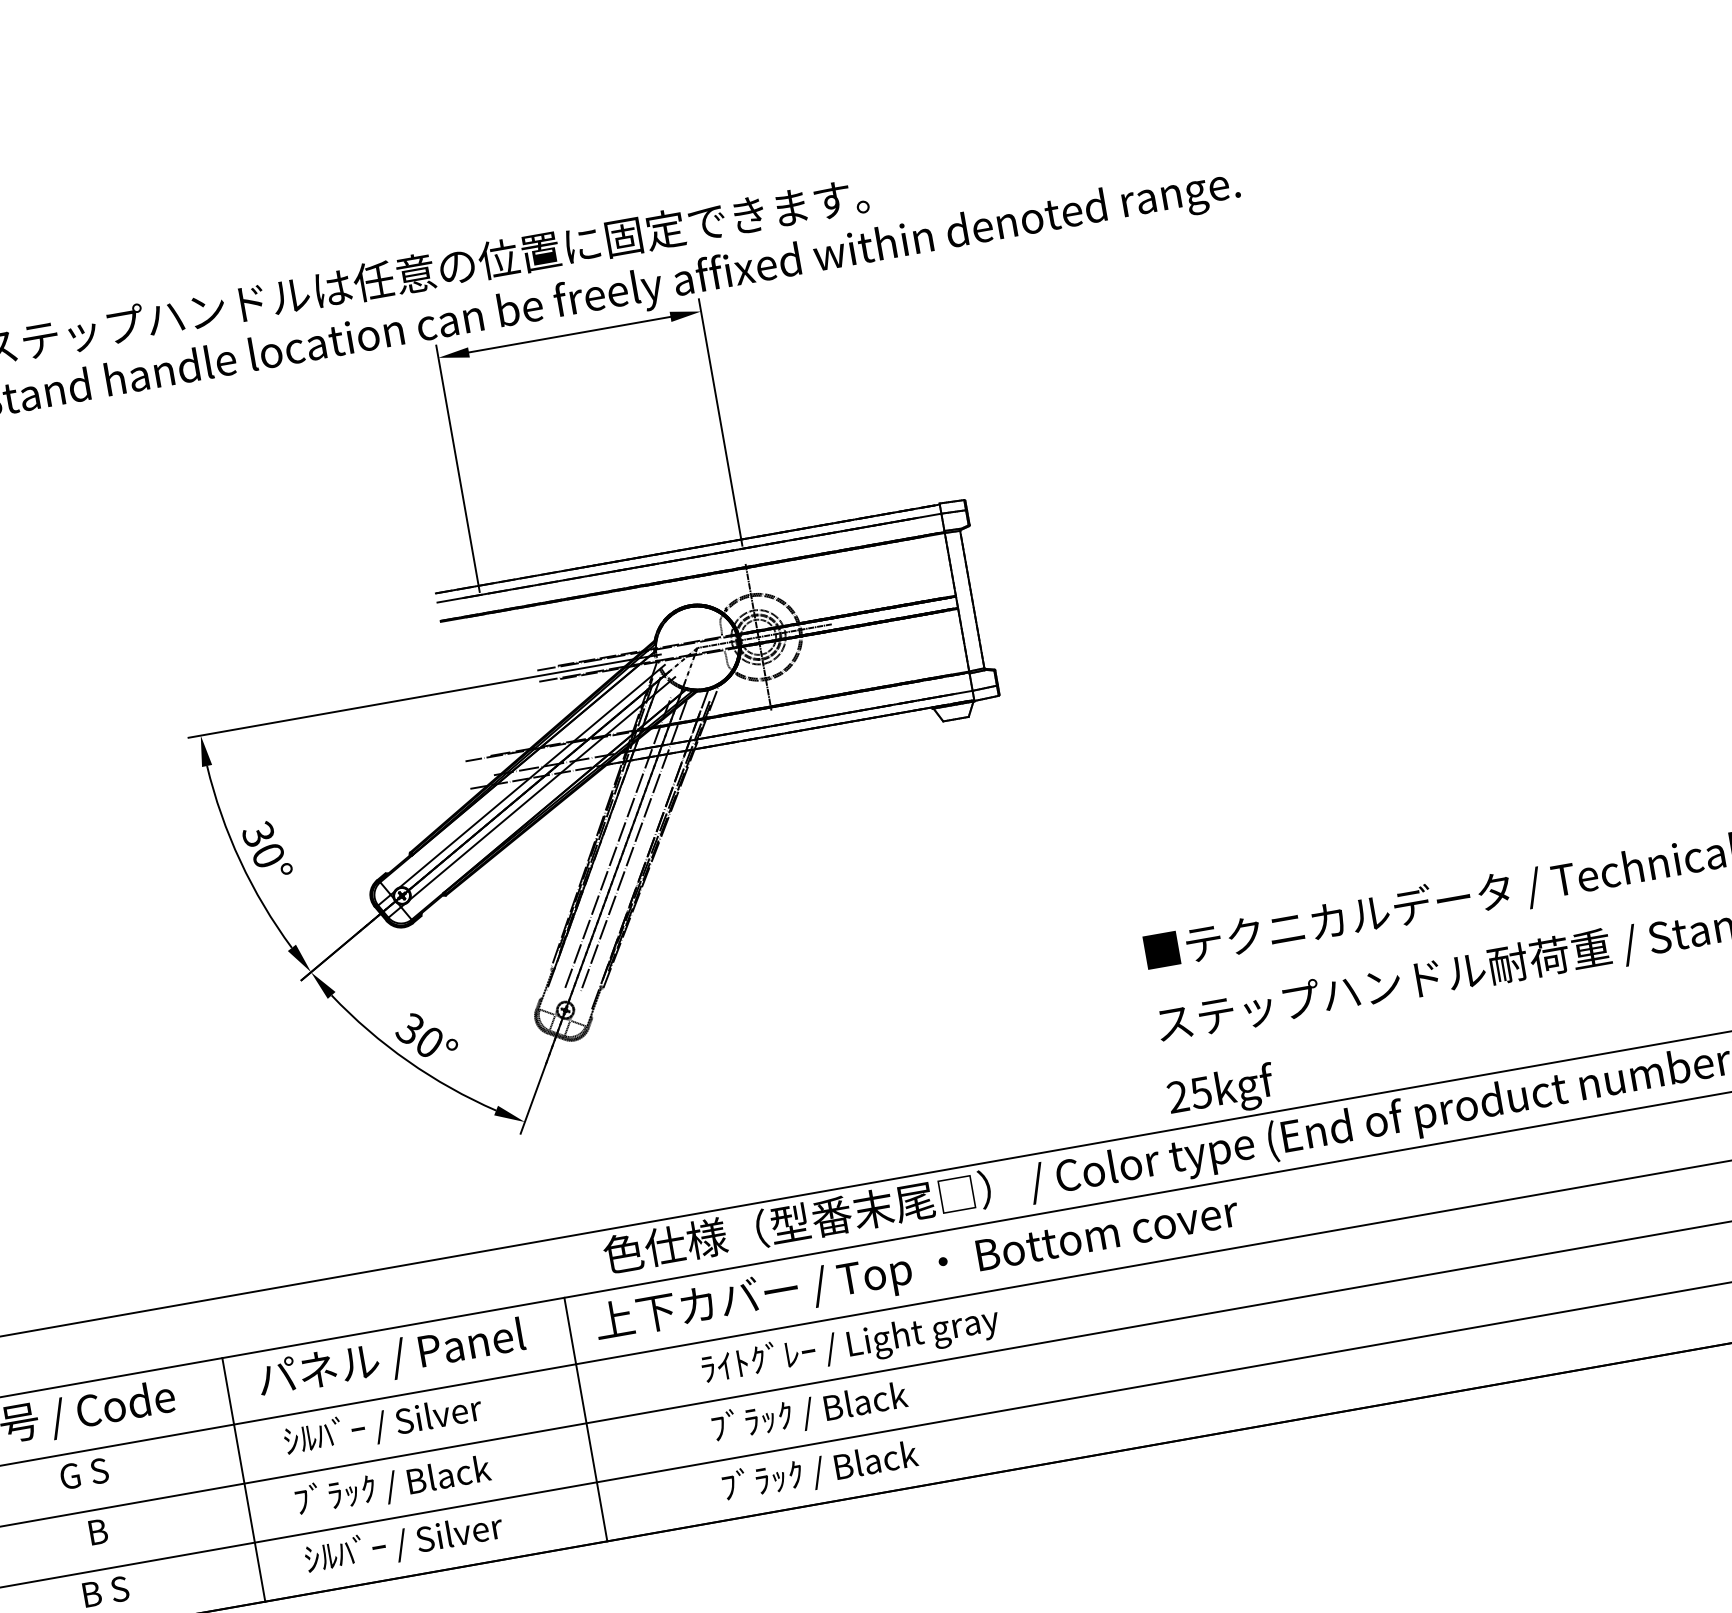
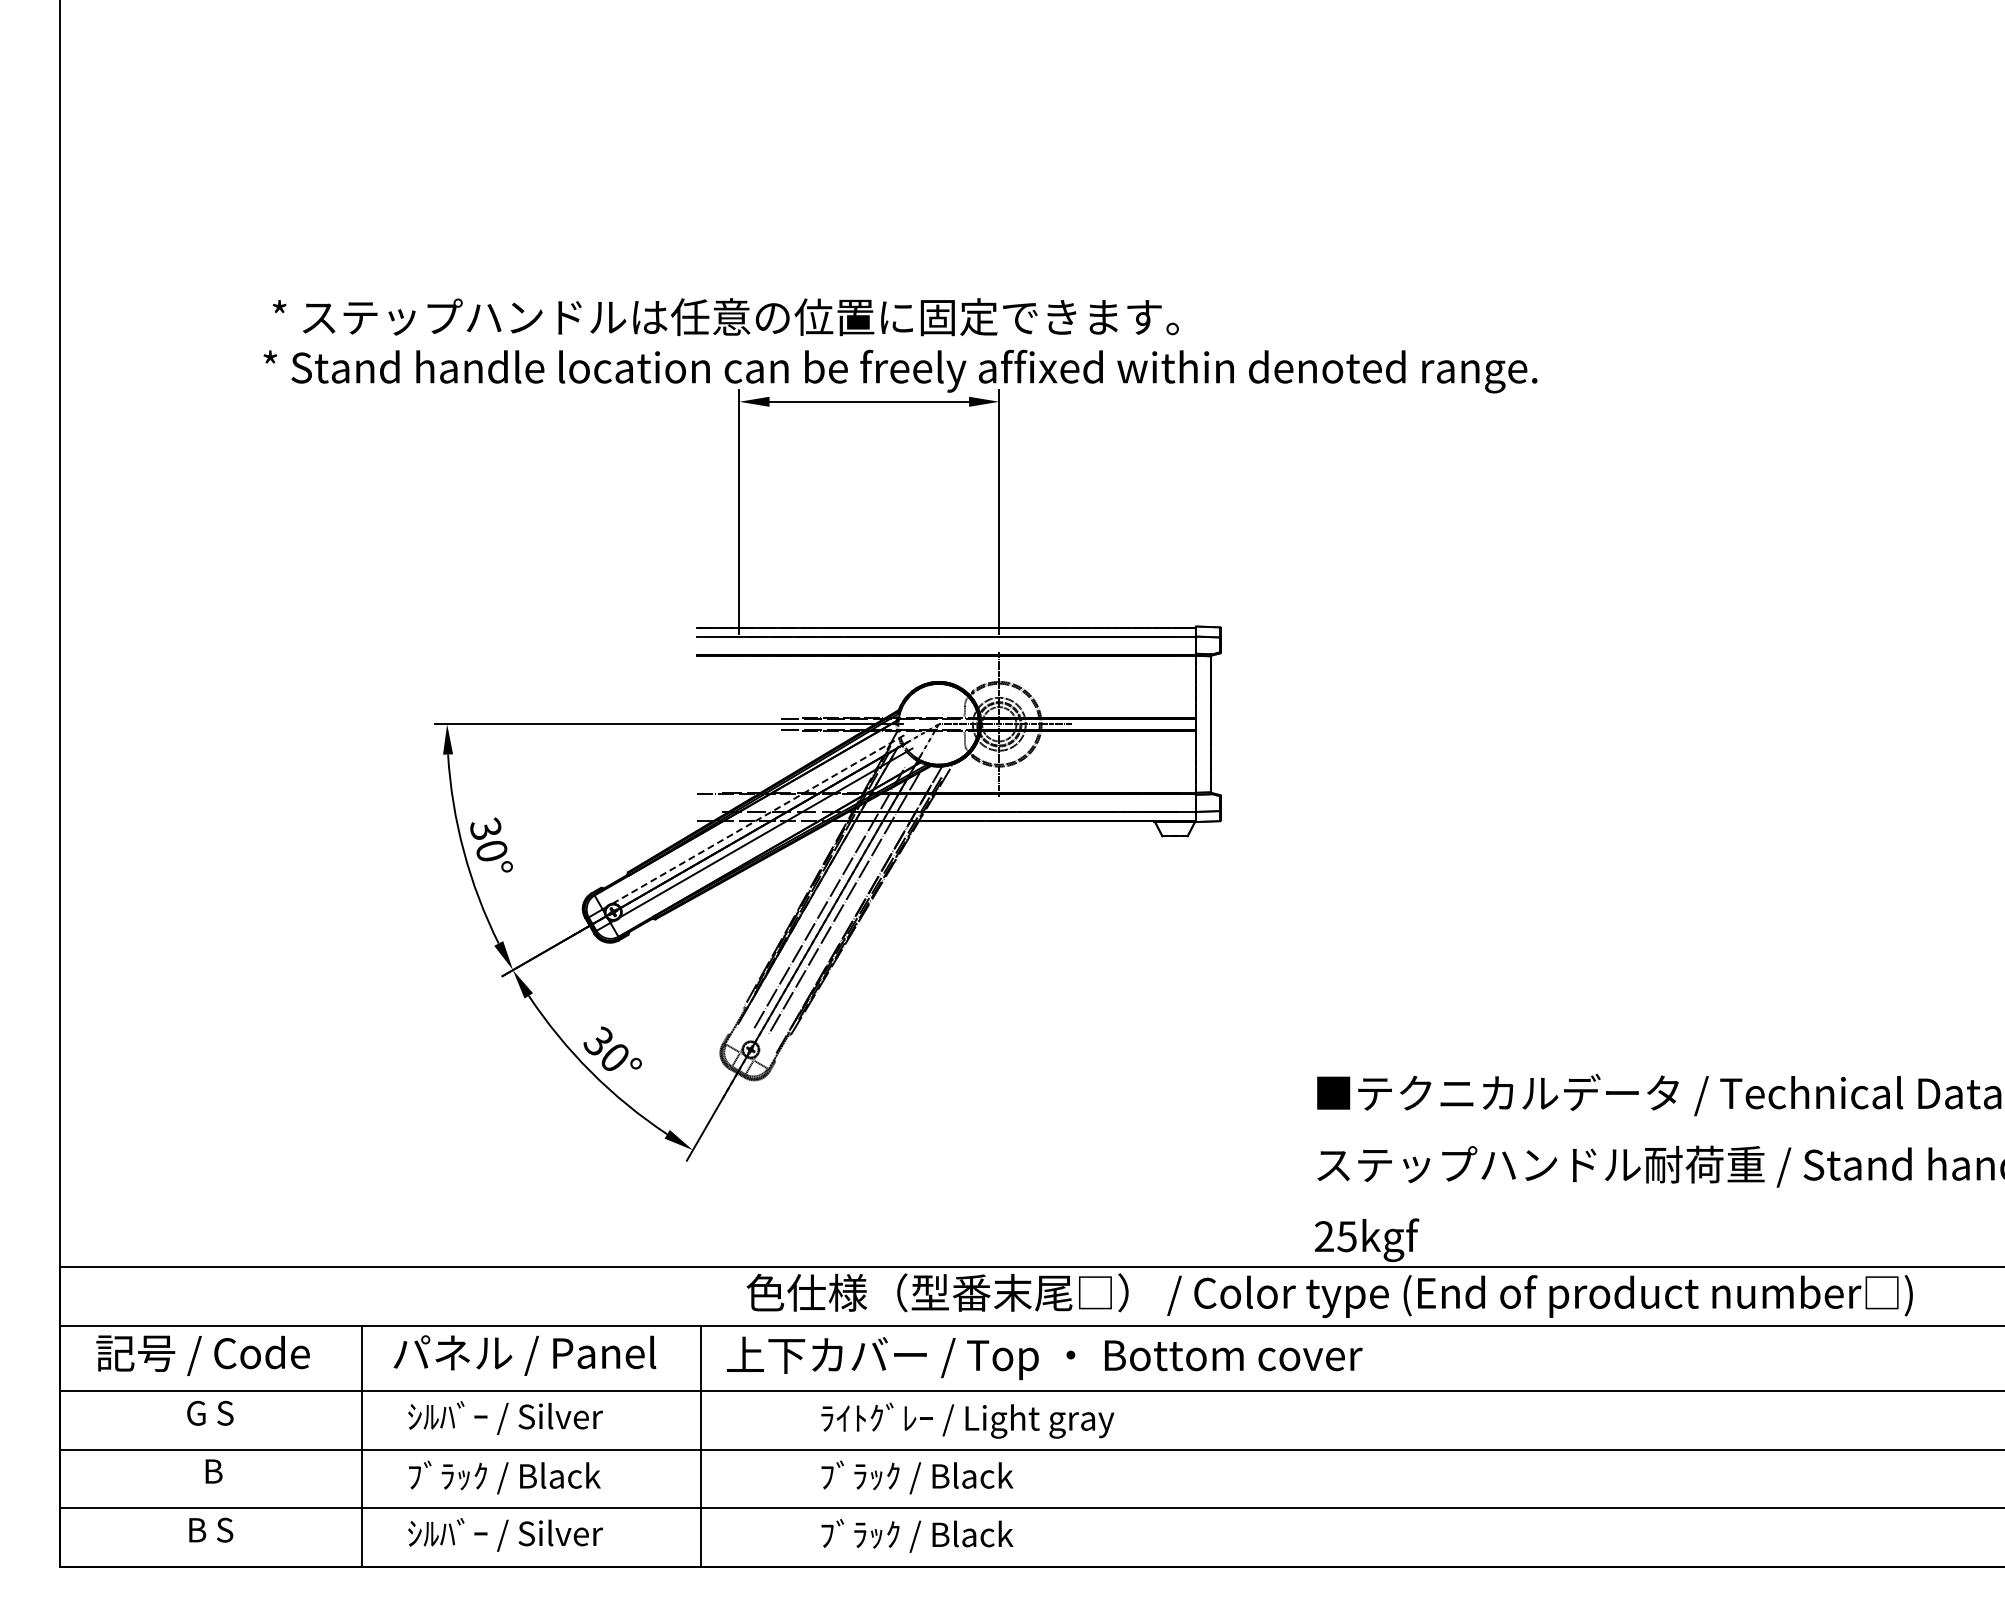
line: (532, 776) -> (758, 819), solid -> dashed

